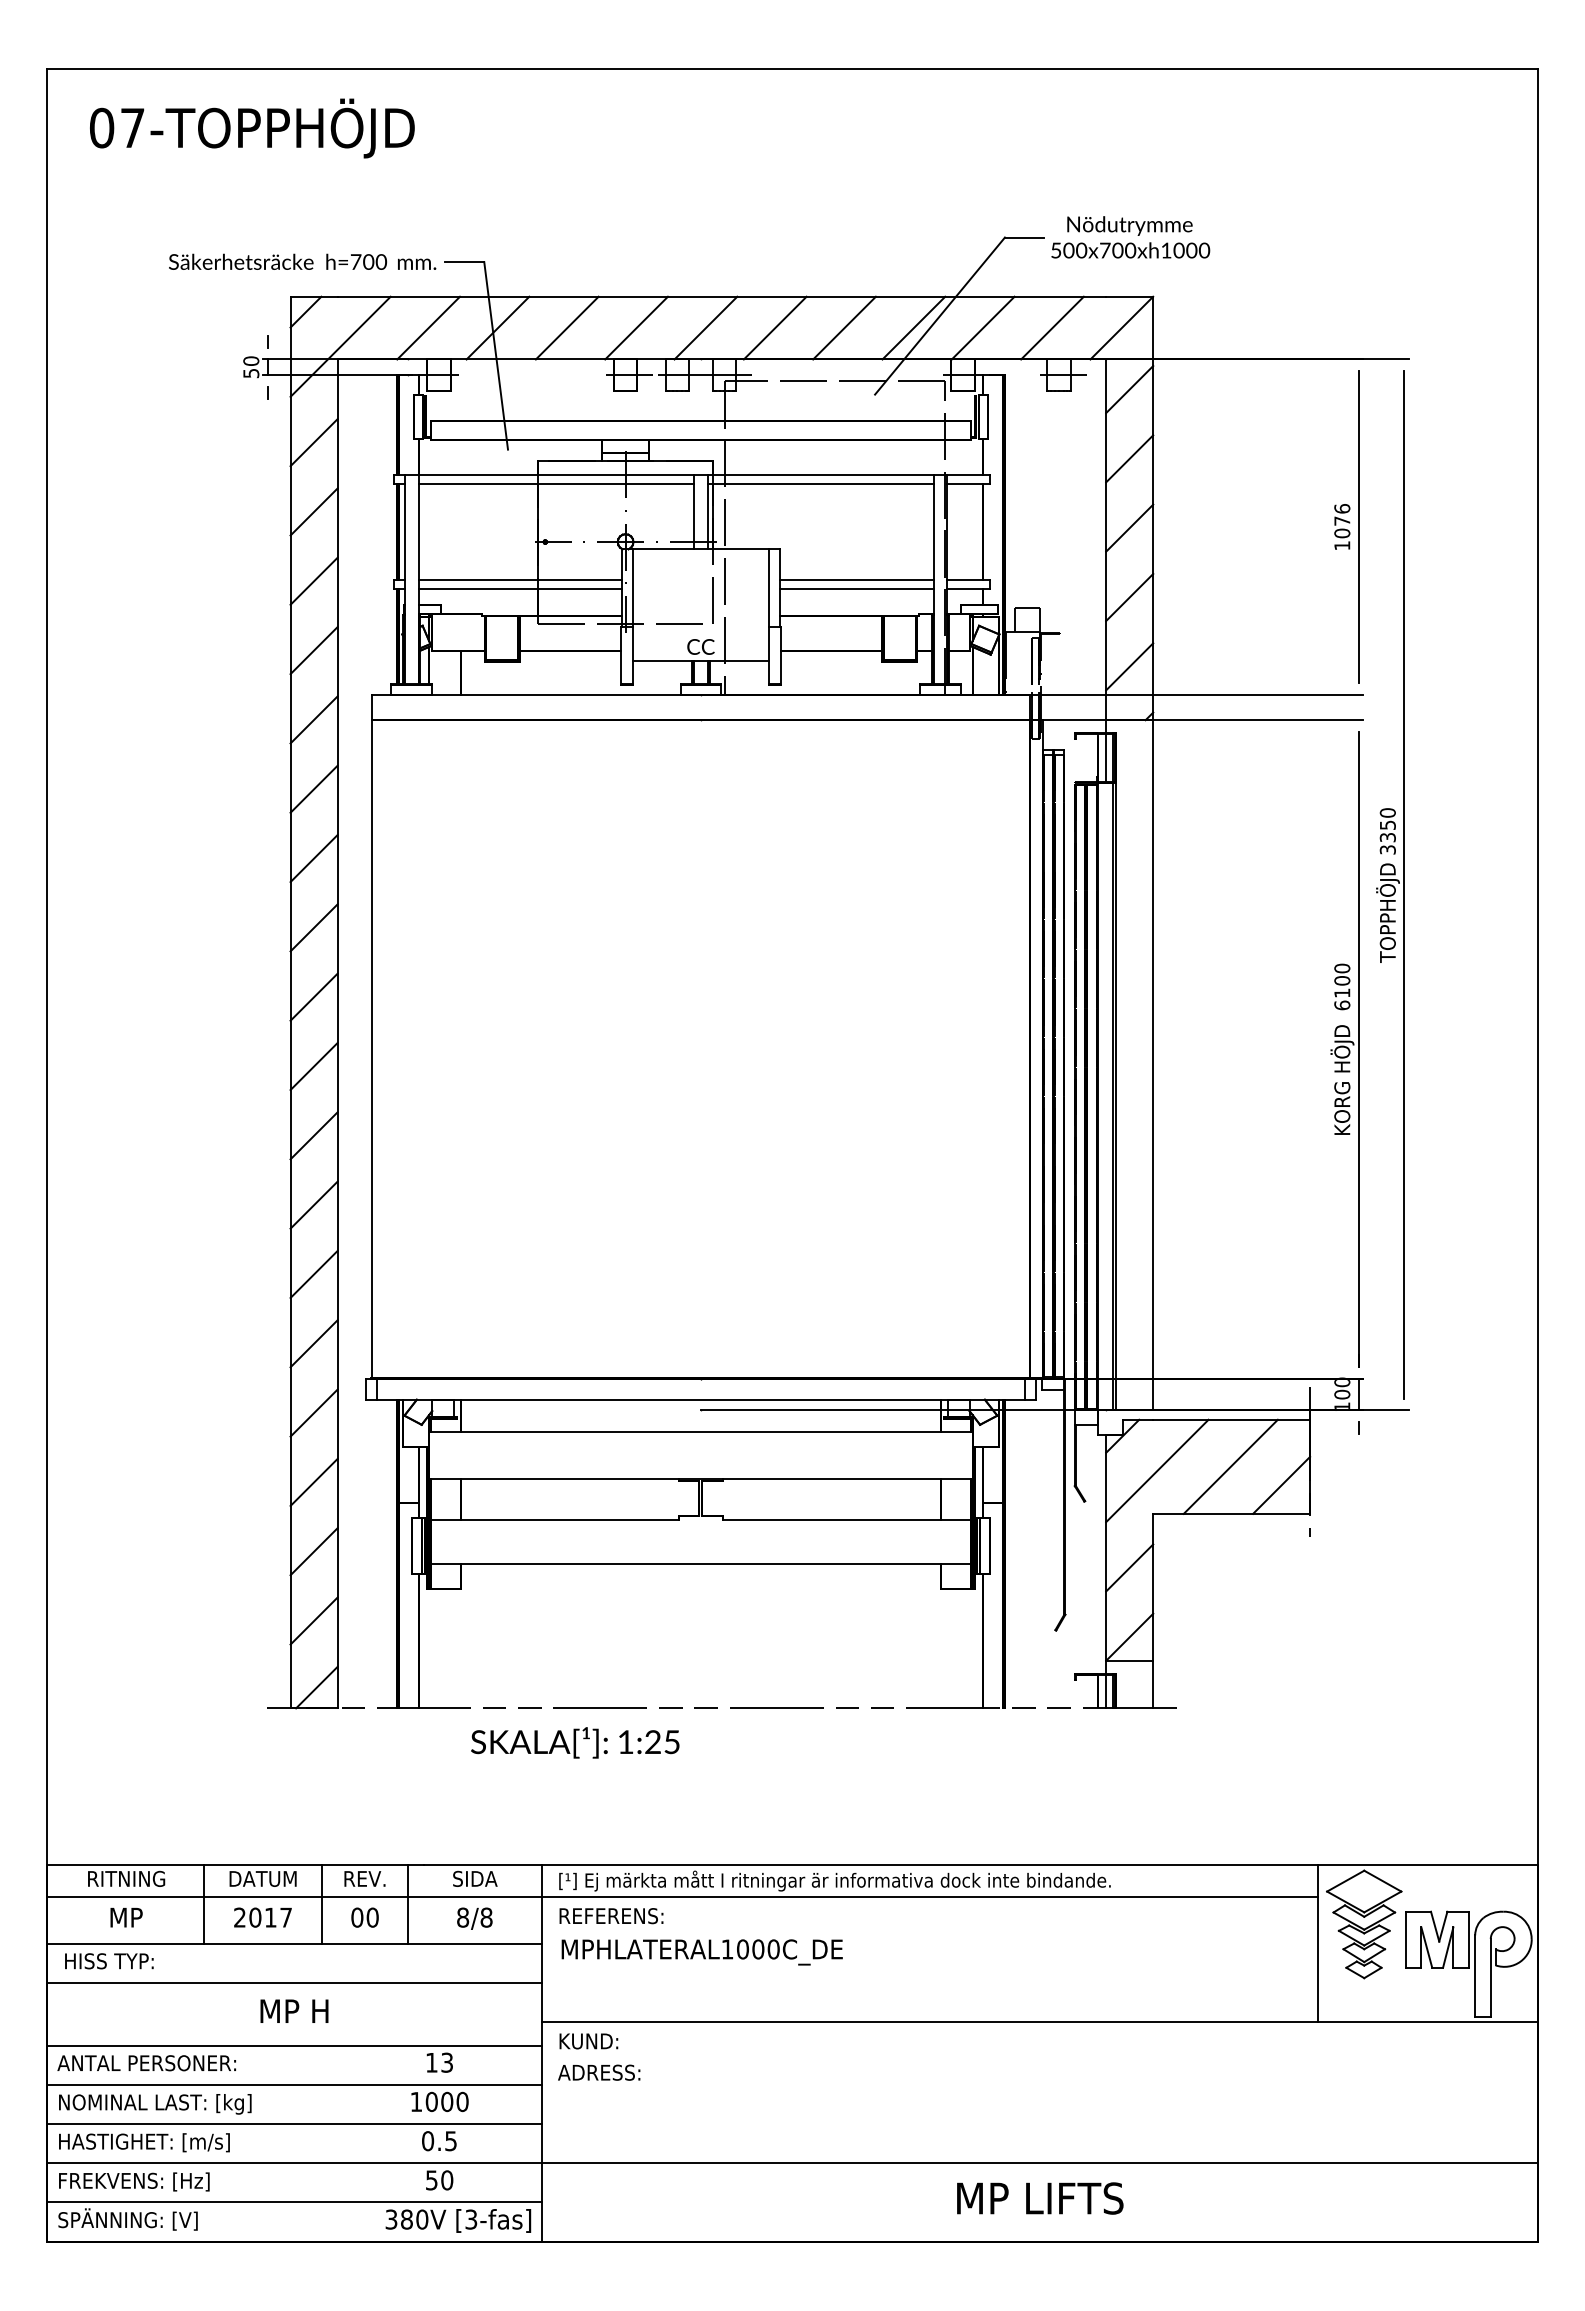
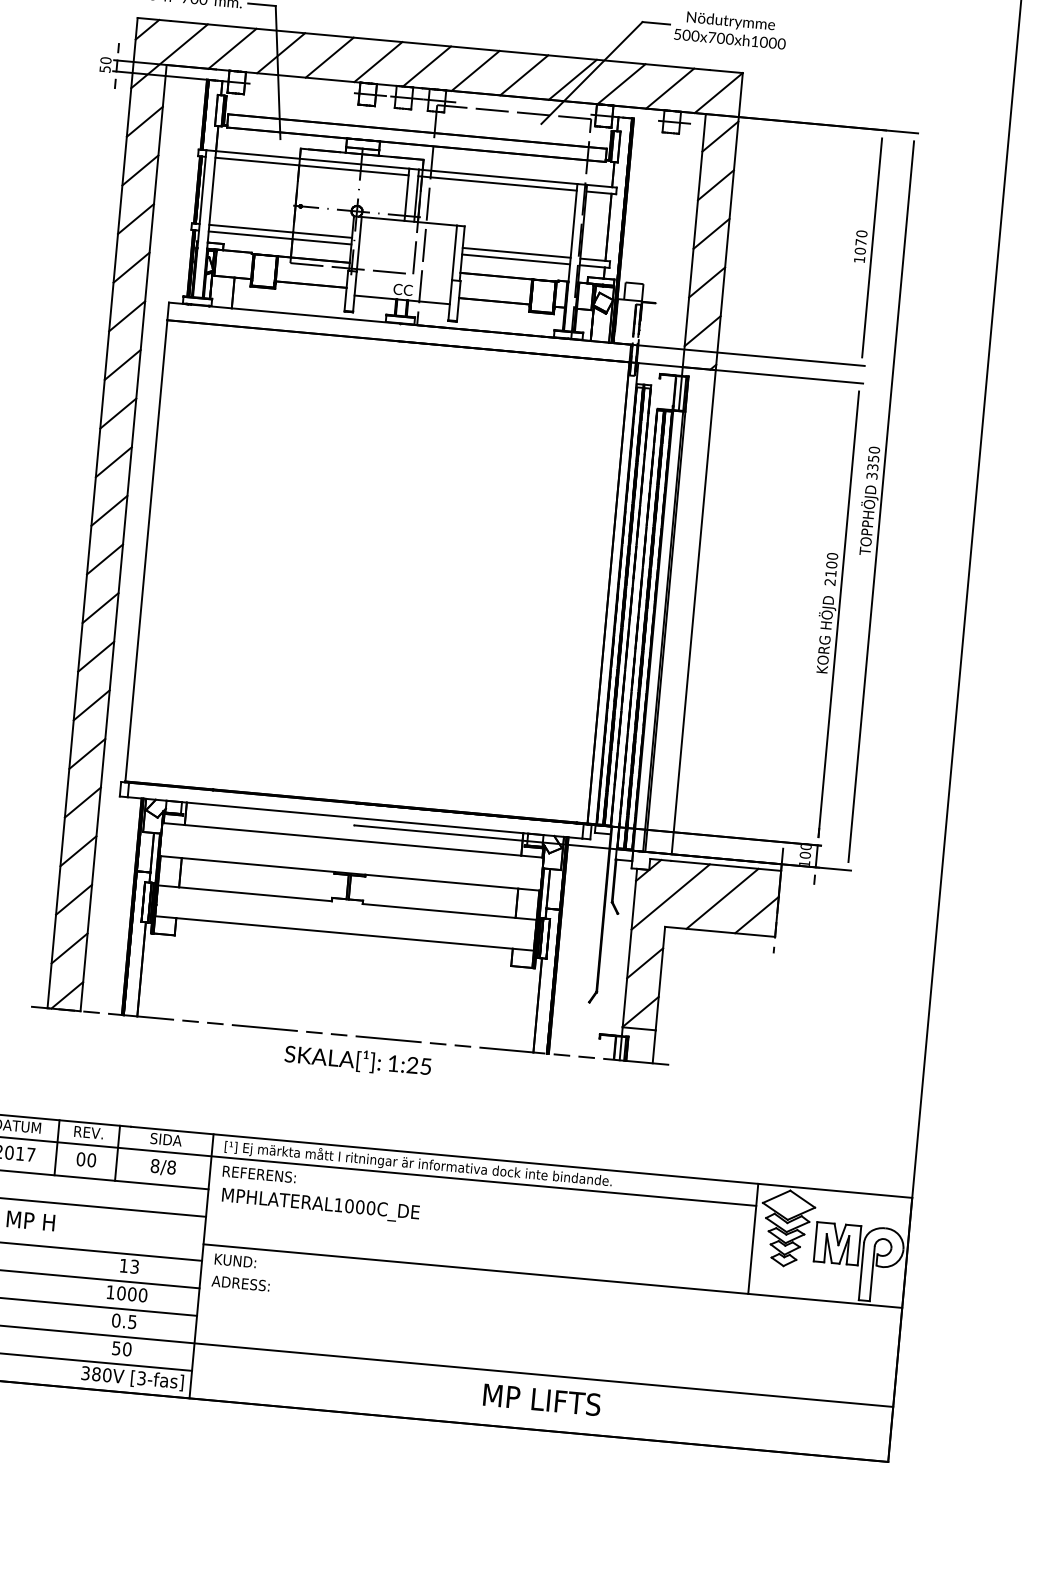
text: (1342, 508) -> (862, 233), 1076 -> 1070
text: (1342, 1005) -> (830, 582), 6100 -> 2100
text: (575, 1742) -> (358, 1060), moved

